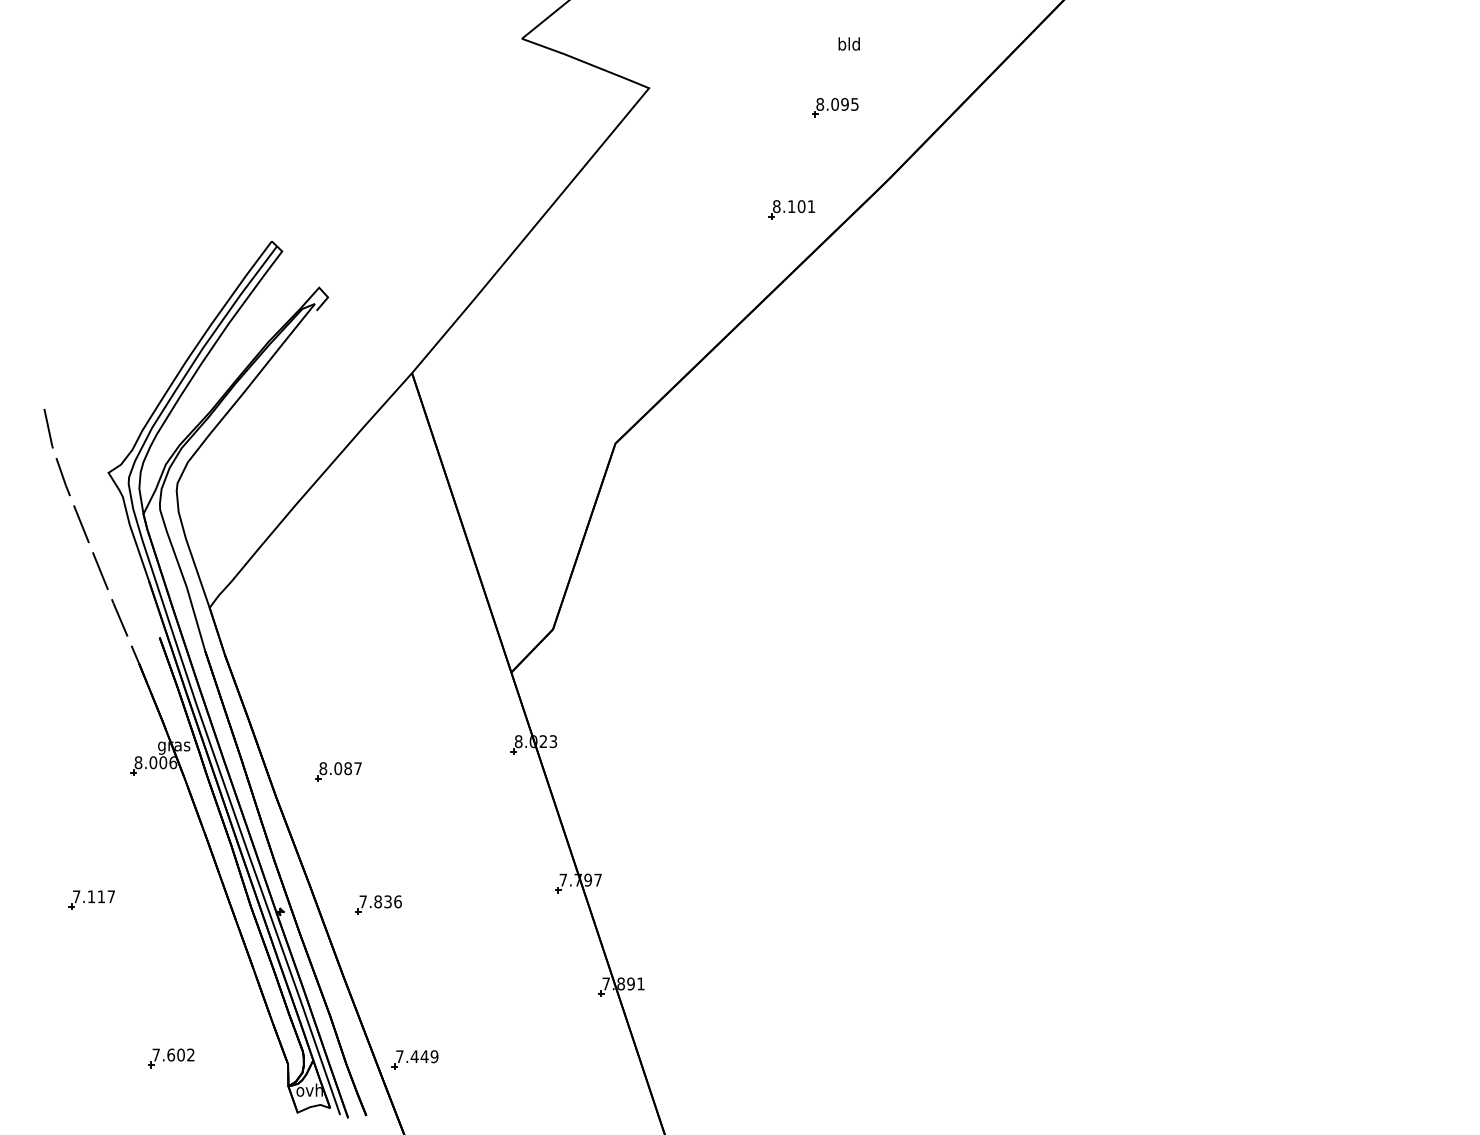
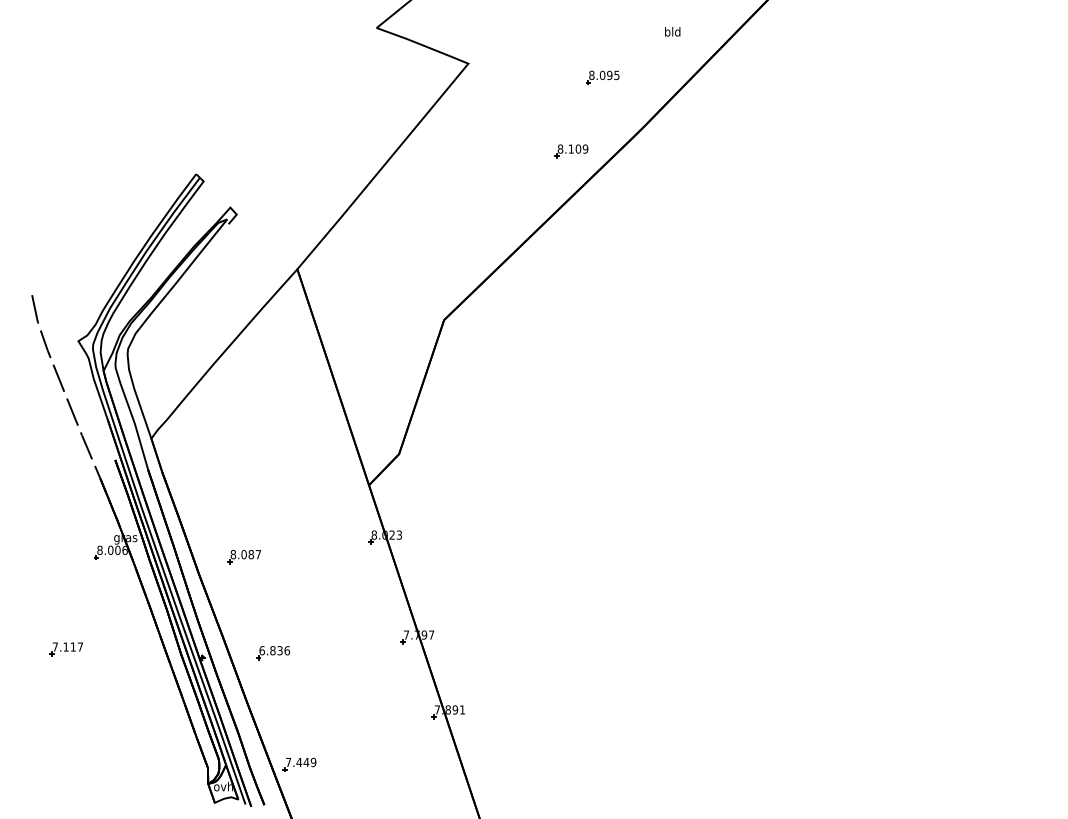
text: (848, 43) -> (672, 31), moved
text: (811, 206) -> (585, 149), 8.101 -> 8.109
text: (363, 901) -> (262, 650), 7.836 -> 6.836
part: (171, 1058) -> (123, 763), removed

